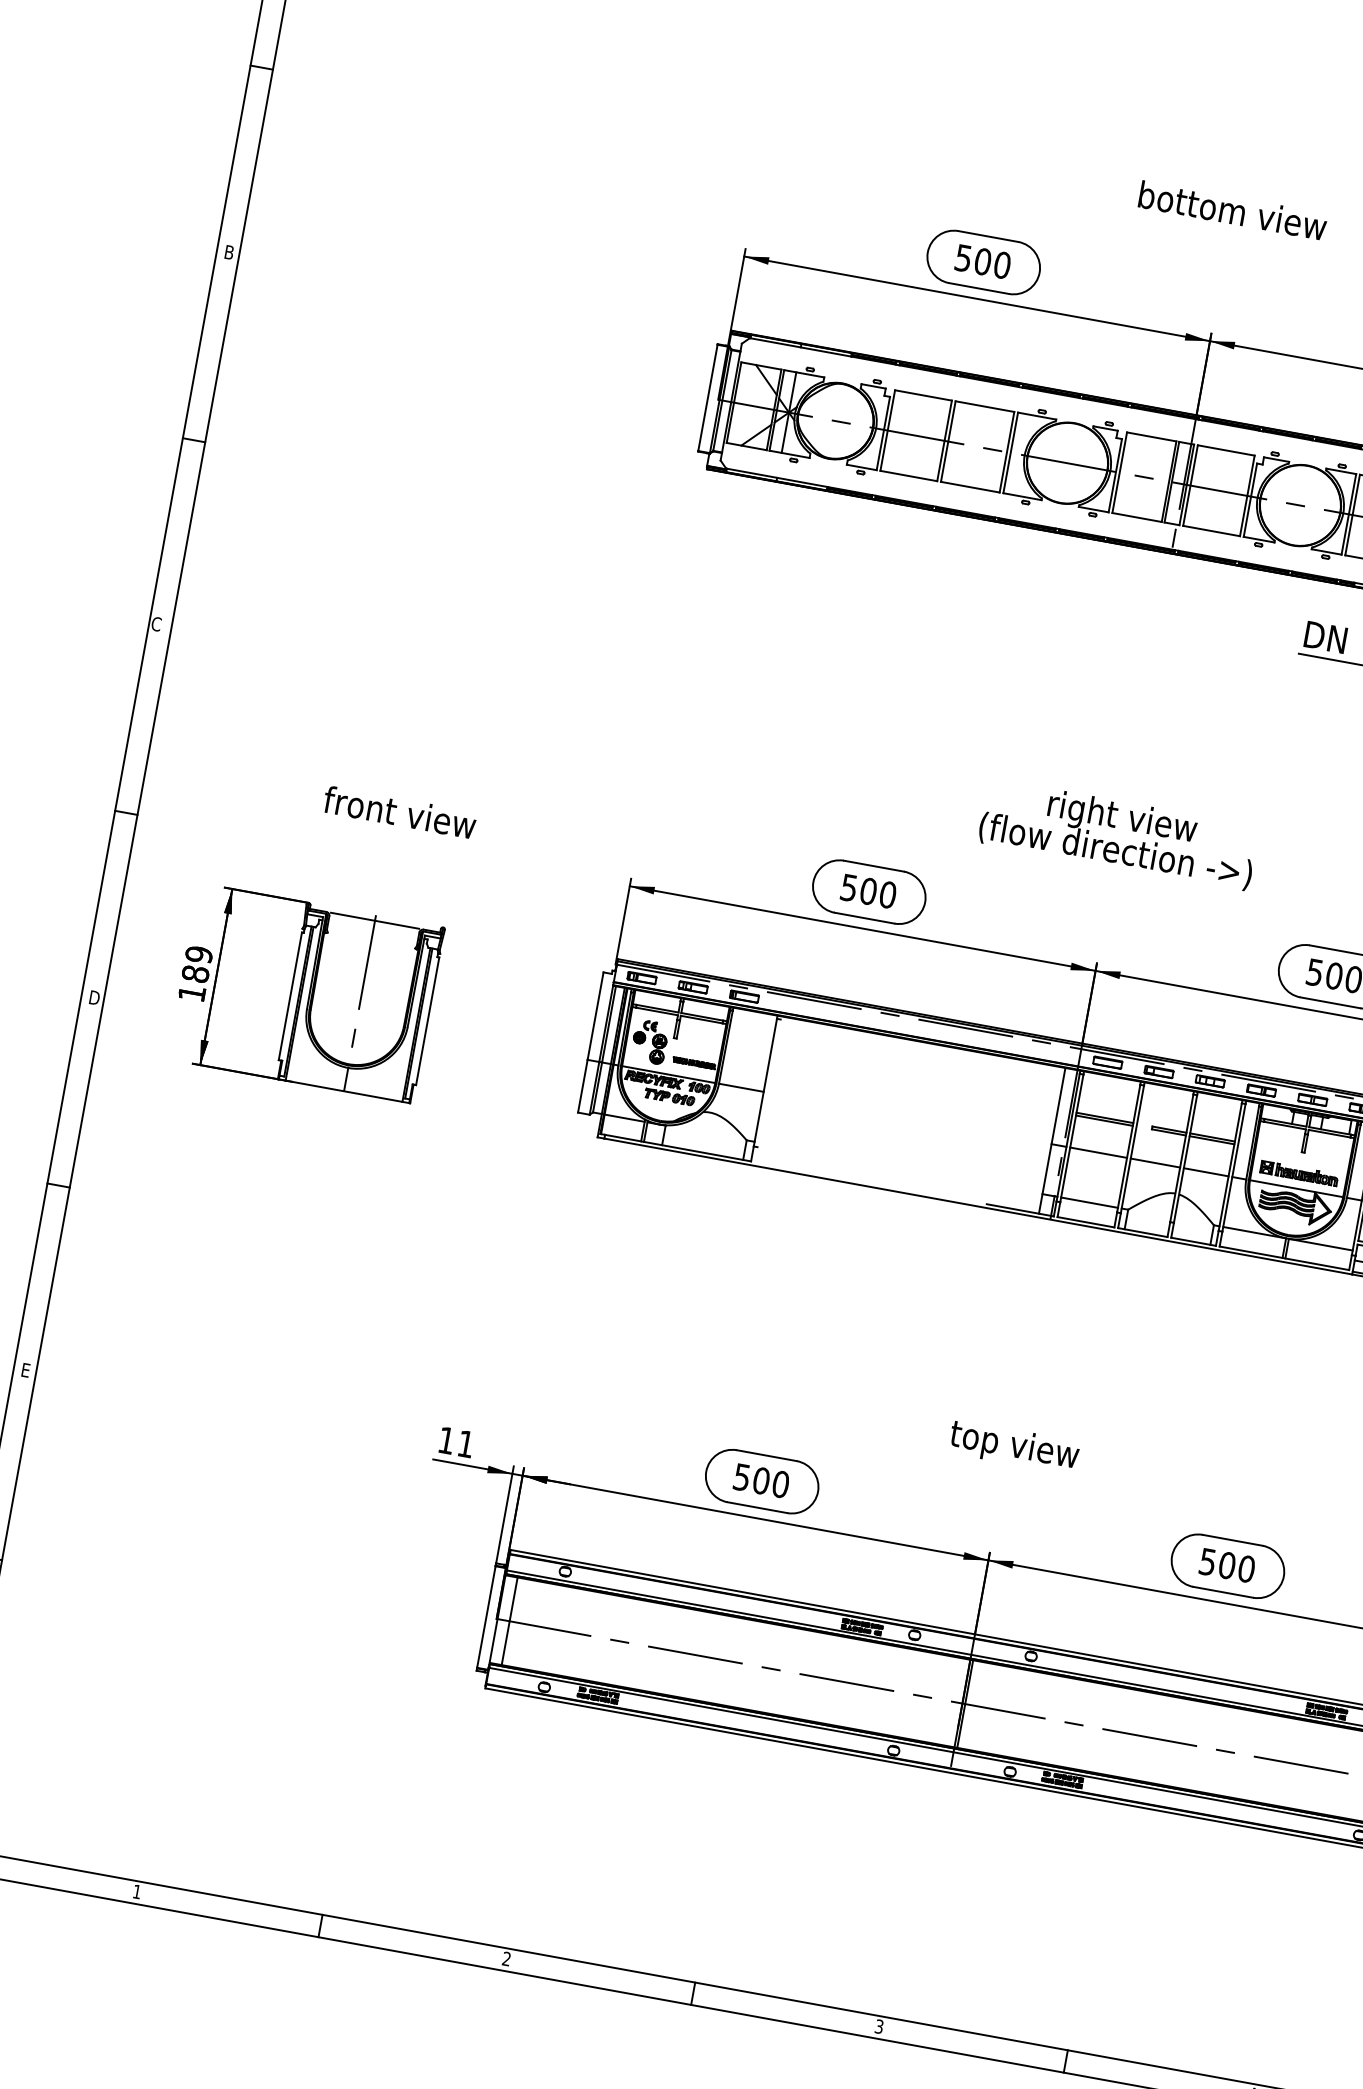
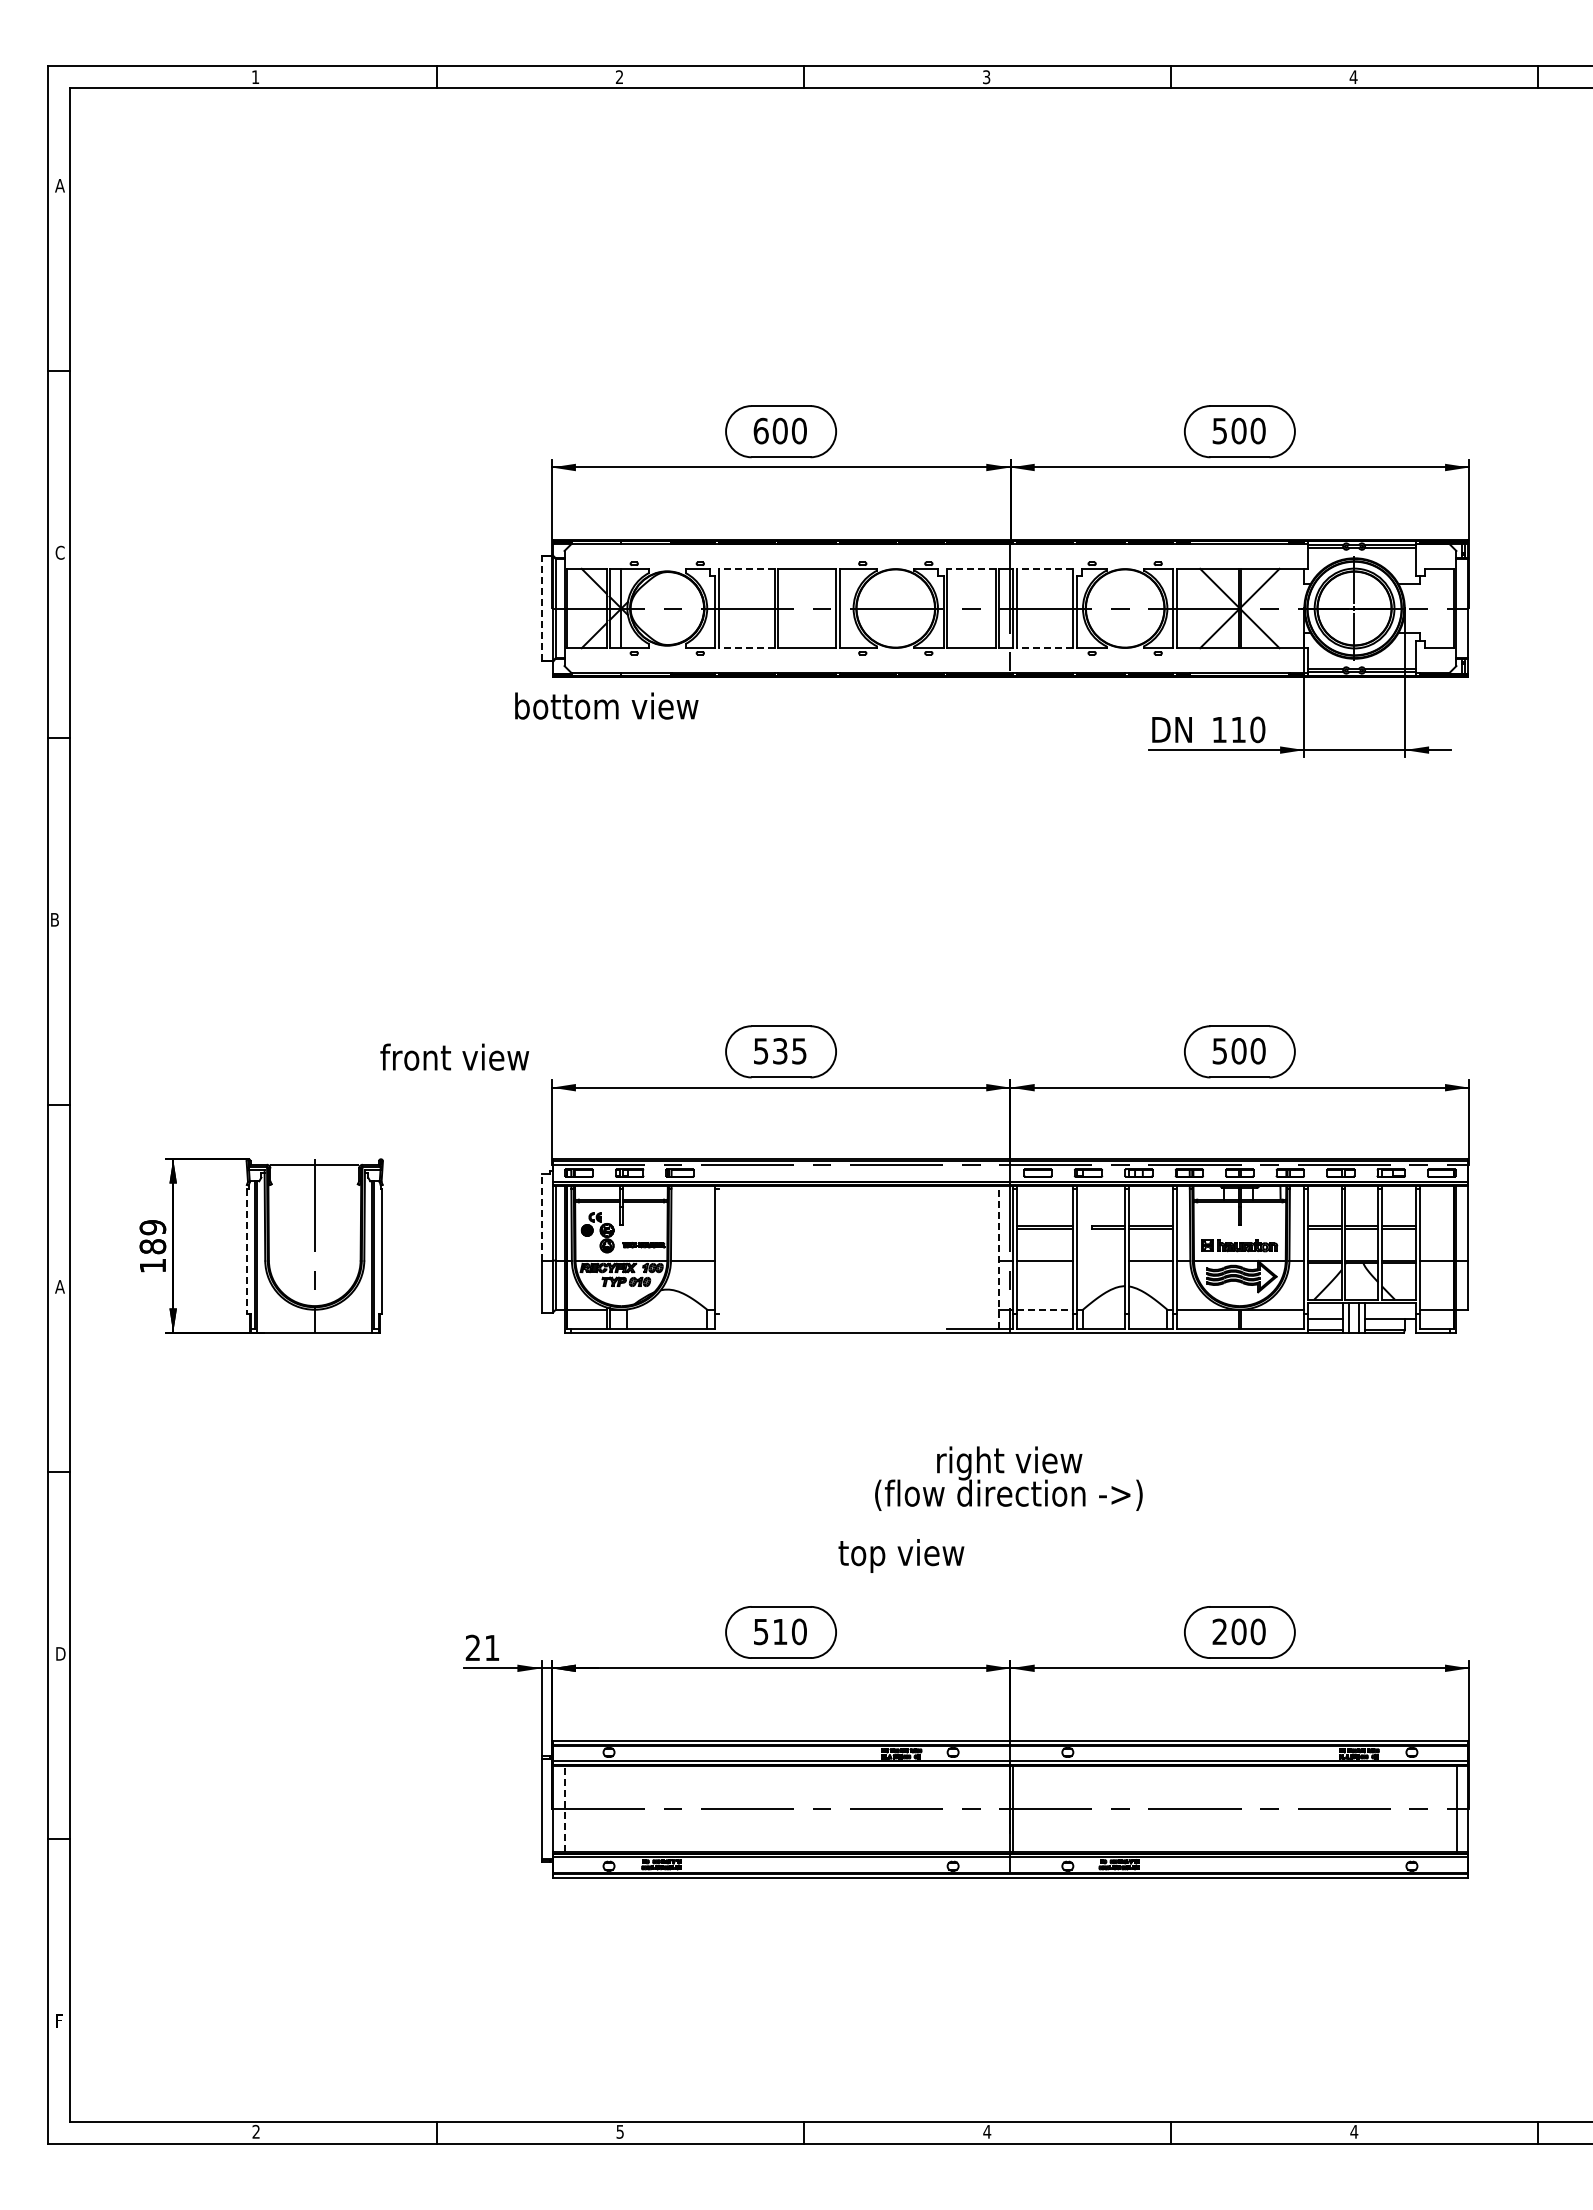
text: (1232, 210) -> (606, 705), moved
text: (228, 252) -> (59, 552), B -> C
text: (963, 257) -> (760, 430), 500 -> 600
line: (923, 395) -> (746, 568), solid -> dashed
line: (707, 397) -> (541, 608), solid -> dashed
line: (1150, 436) -> (970, 568), solid -> dashed
line: (1225, 450) -> (1044, 568), solid -> dashed
line: (908, 476) -> (746, 648), solid -> dashed
line: (1211, 531) -> (1044, 648), solid -> dashed
text: (156, 623) -> (54, 919), C -> B
text: (399, 811) -> (454, 1056), moved
text: (1118, 834) -> (1008, 1478), moved
text: (877, 893) -> (789, 1051), 500 -> 535
line: (290, 996) -> (247, 1251), solid -> dashed
text: (94, 997) -> (60, 1286), D -> A
line: (595, 1015) -> (541, 1216), solid -> dashed
line: (1052, 1141) -> (998, 1257), solid -> dashed
line: (1155, 1162) -> (1100, 1260), removed
line: (1089, 1202) -> (1044, 1309), solid -> dashed
text: (26, 1370) -> (60, 1653), E -> D
text: (446, 1439) -> (472, 1647), 11 -> 21
text: (1014, 1446) -> (901, 1555), moved
text: (760, 1480) -> (779, 1631), 500 -> 510
text: (1207, 1561) -> (1219, 1631), 500 -> 200
line: (509, 1620) -> (564, 1808), solid -> dashed
text: (136, 1891) -> (255, 2131), 1 -> 2
text: (506, 1958) -> (619, 2131), 2 -> 5
text: (879, 2026) -> (987, 2131), 3 -> 4

